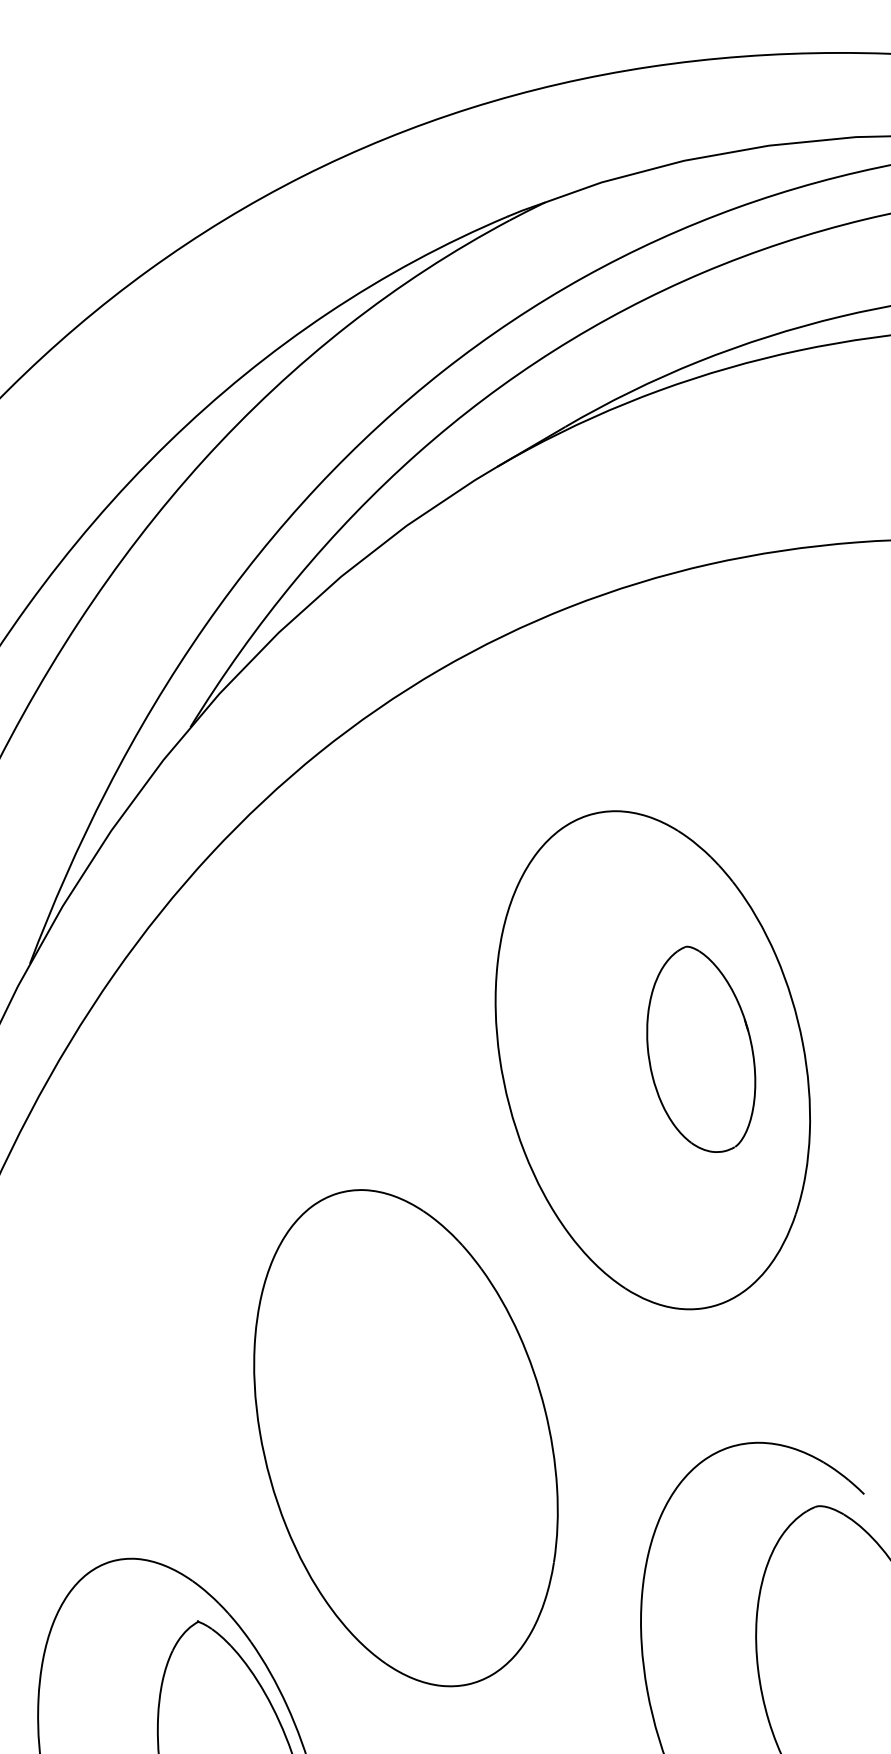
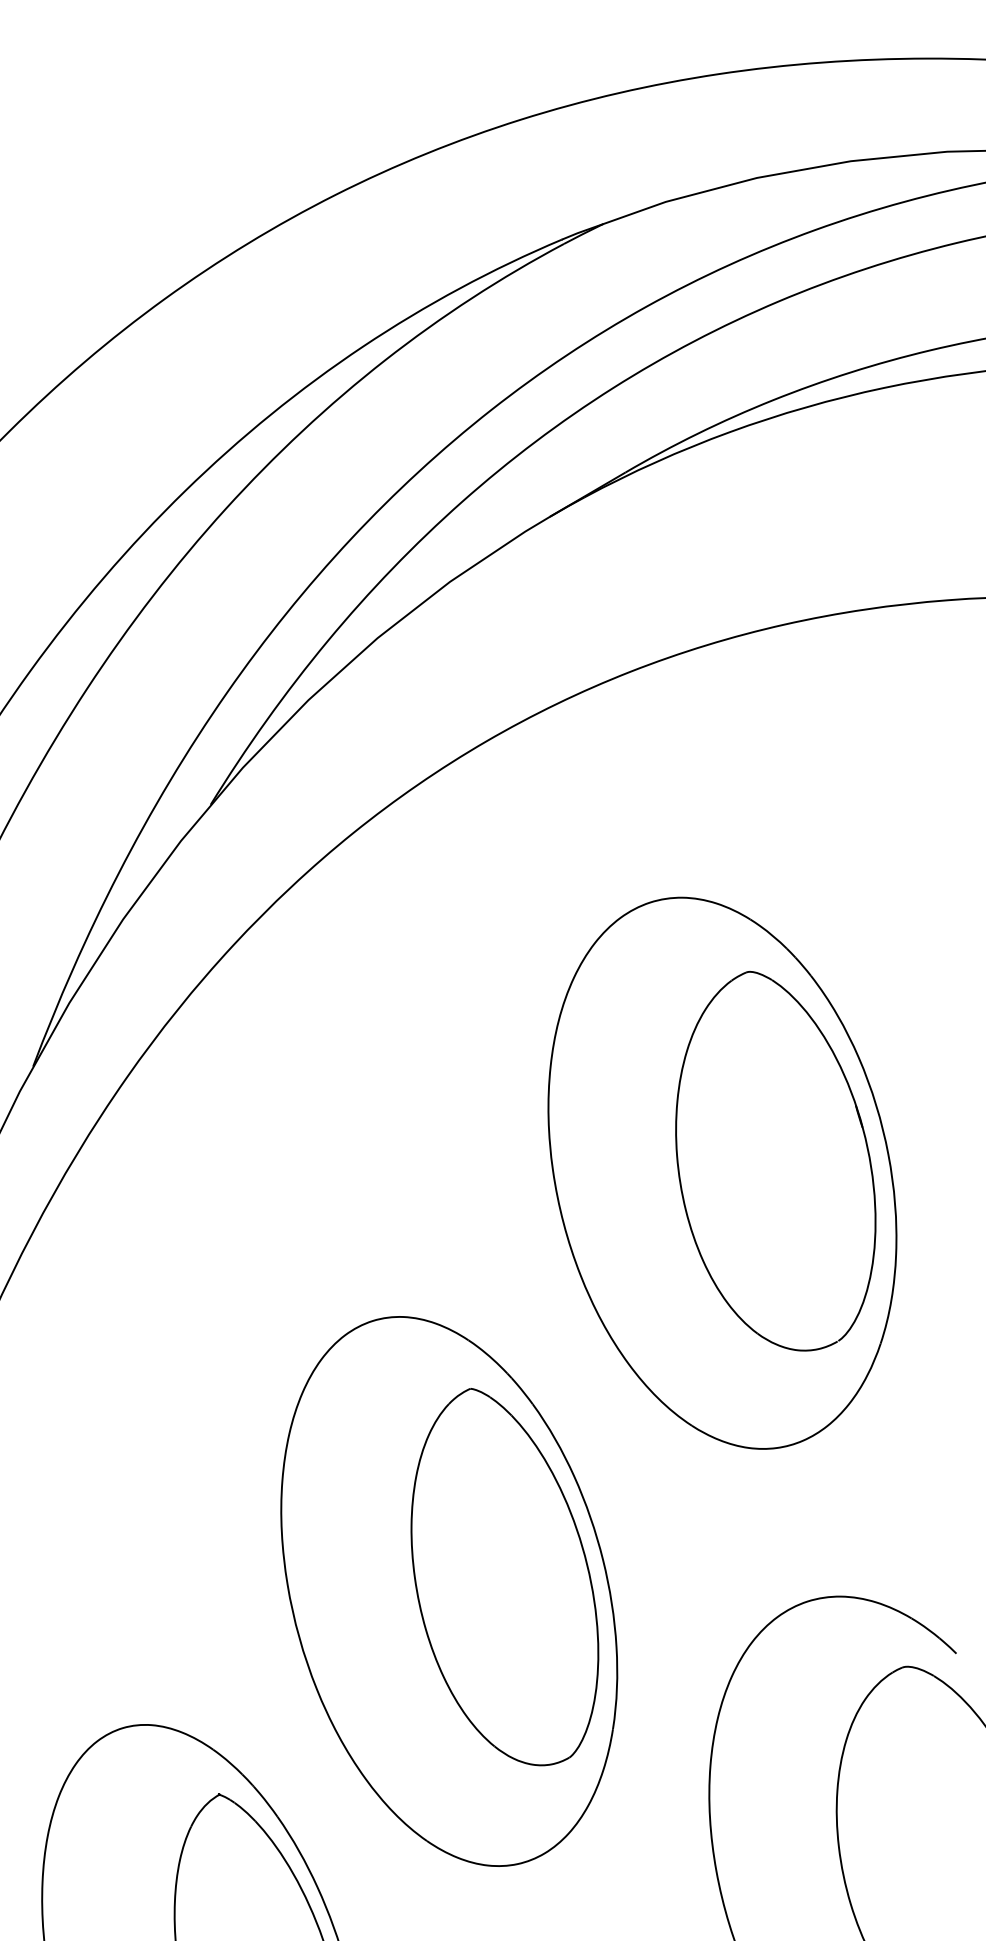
part: (701, 1049) -> (776, 1161), size x1.67
part: (456, 1425) -> (505, 1577), added

